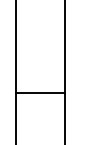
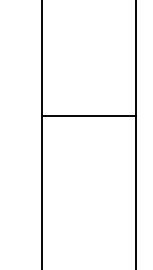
line: (40, 93) -> (89, 116), moved

